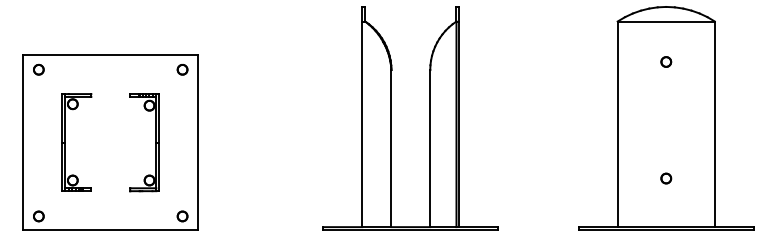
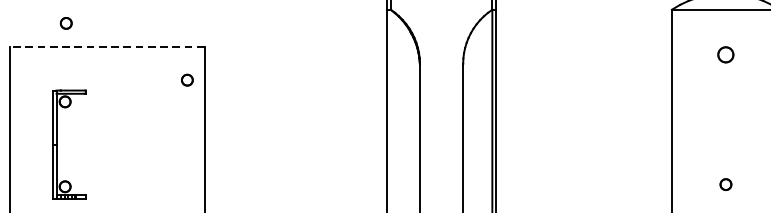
line: (110, 55) -> (107, 47), solid -> dashed
part: (666, 61) -> (726, 54), size x1.4
part: (38, 69) -> (65, 23), moved
part: (182, 69) -> (187, 79), moved
part: (155, 142) -> (157, 144), removed

